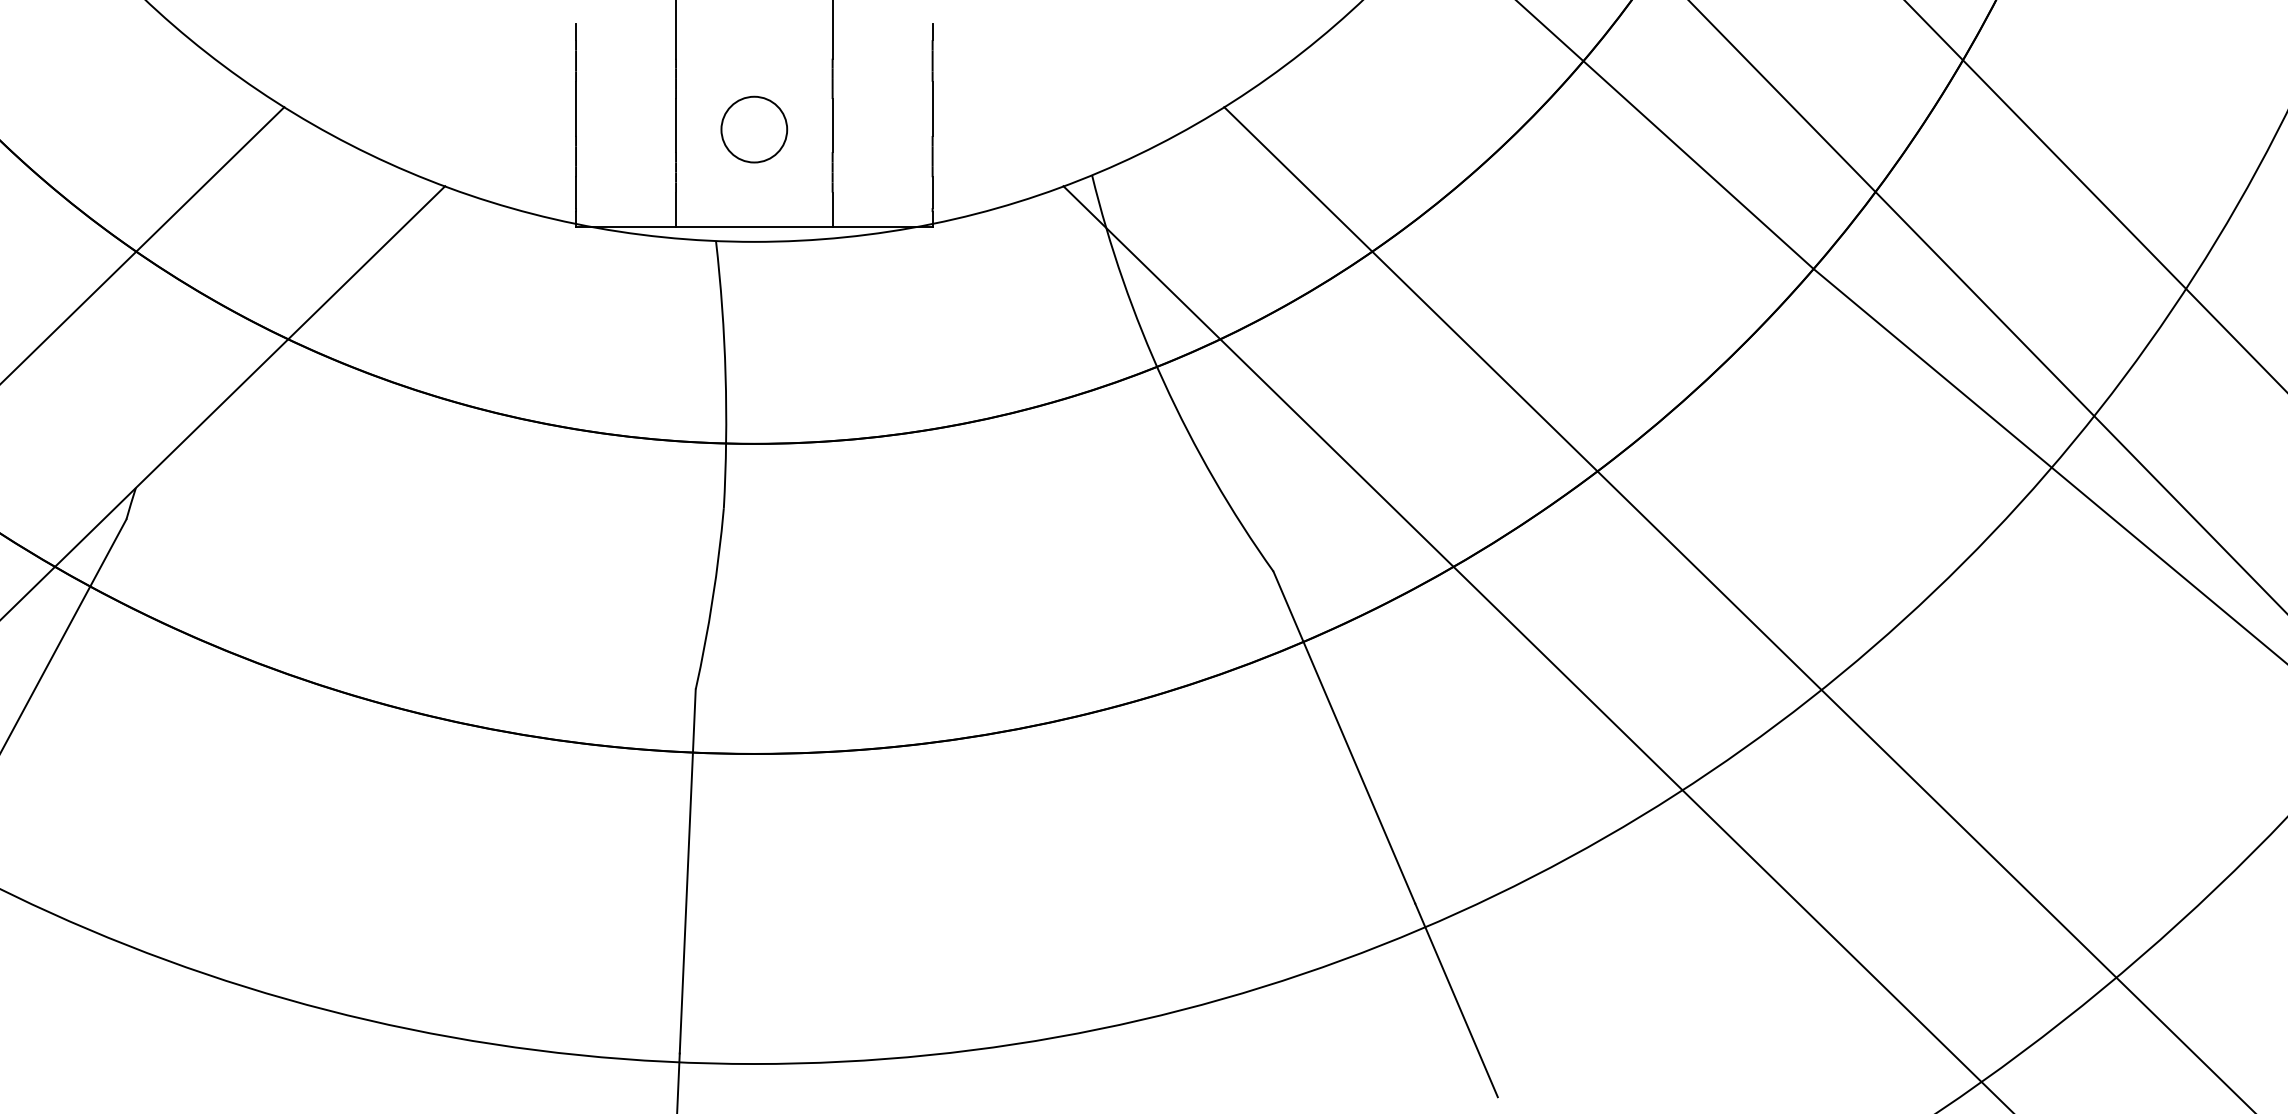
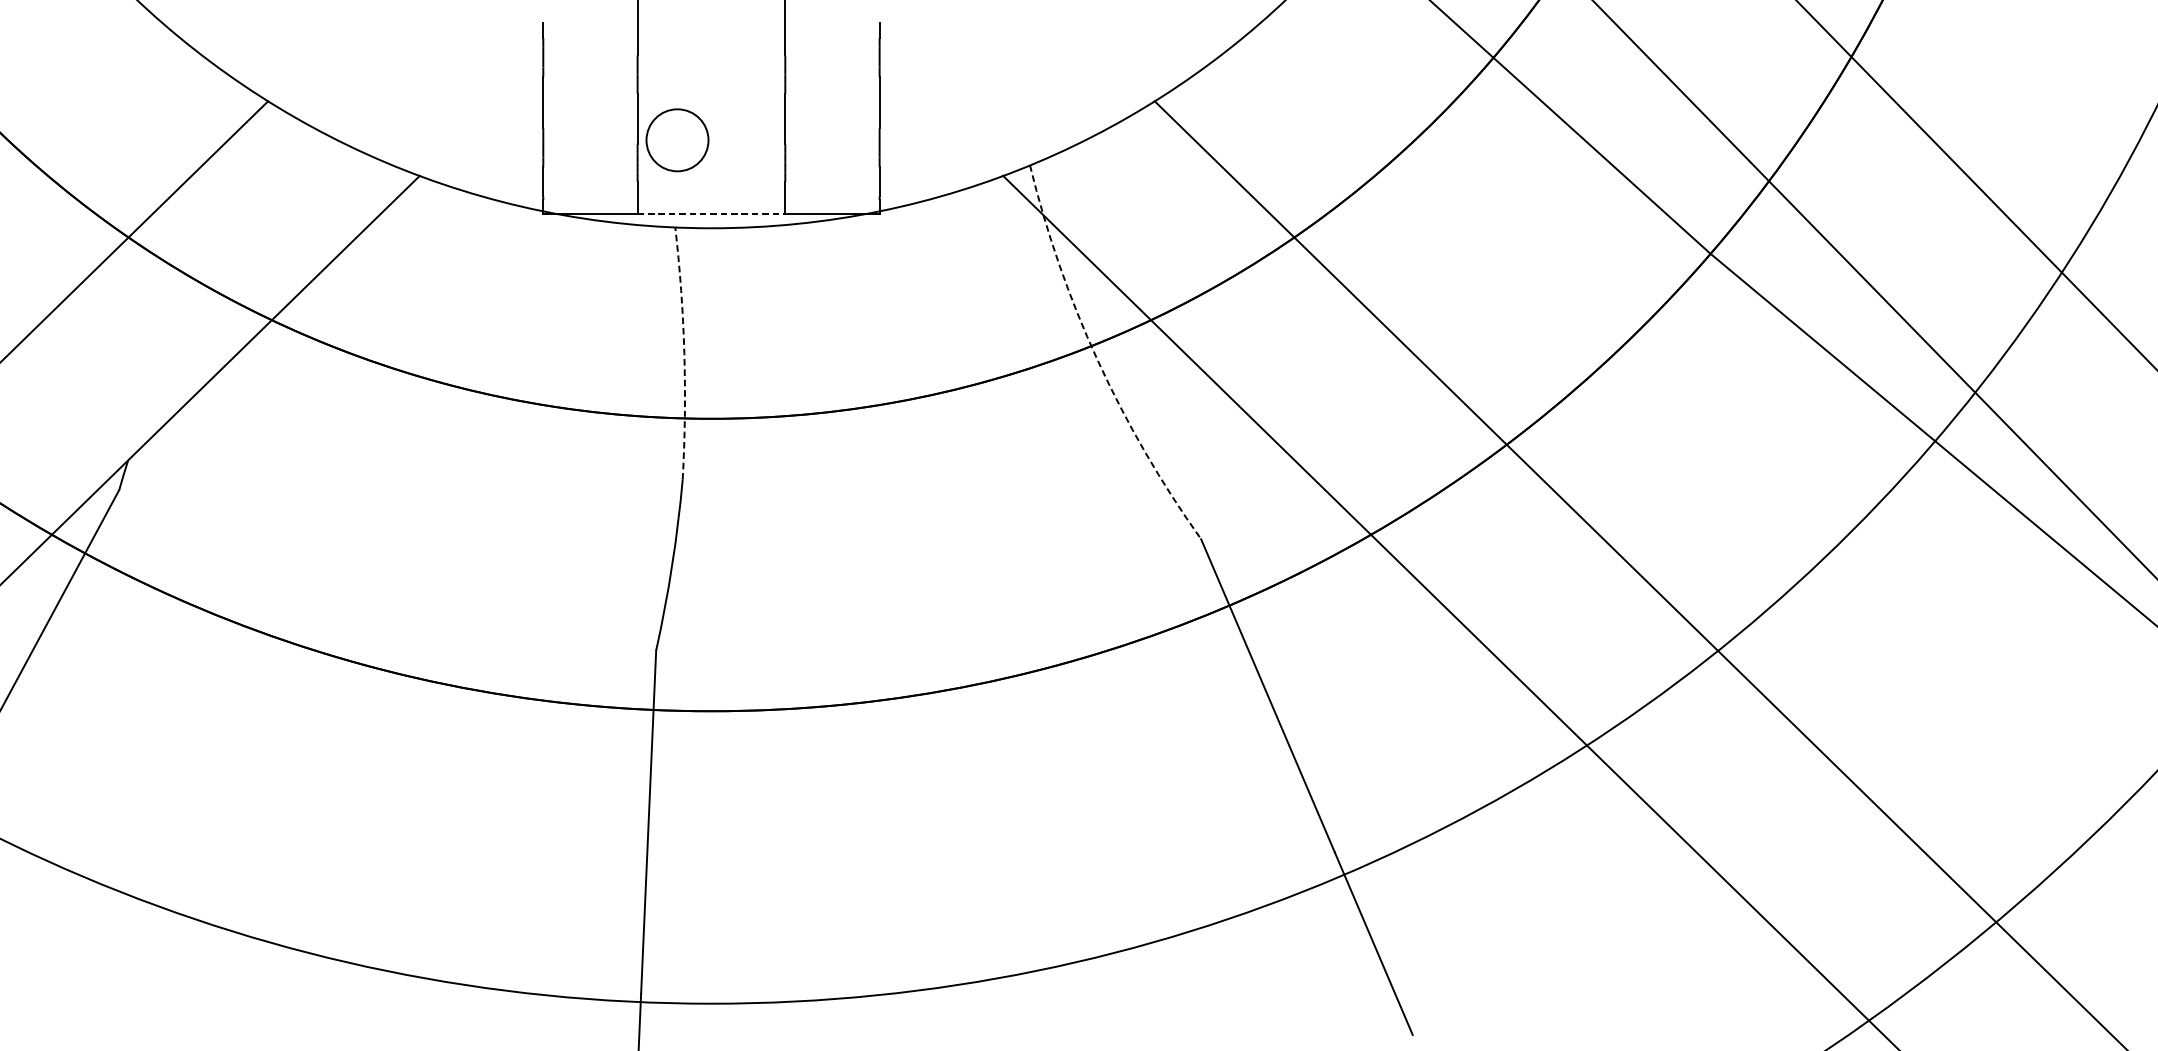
circle: (754, 129) -> (677, 140), moved
line: (754, 226) -> (711, 213), solid -> dashed
arc: (725, 374) -> (684, 353), solid -> dashed
arc: (1163, 382) -> (1097, 360), solid -> dashed

